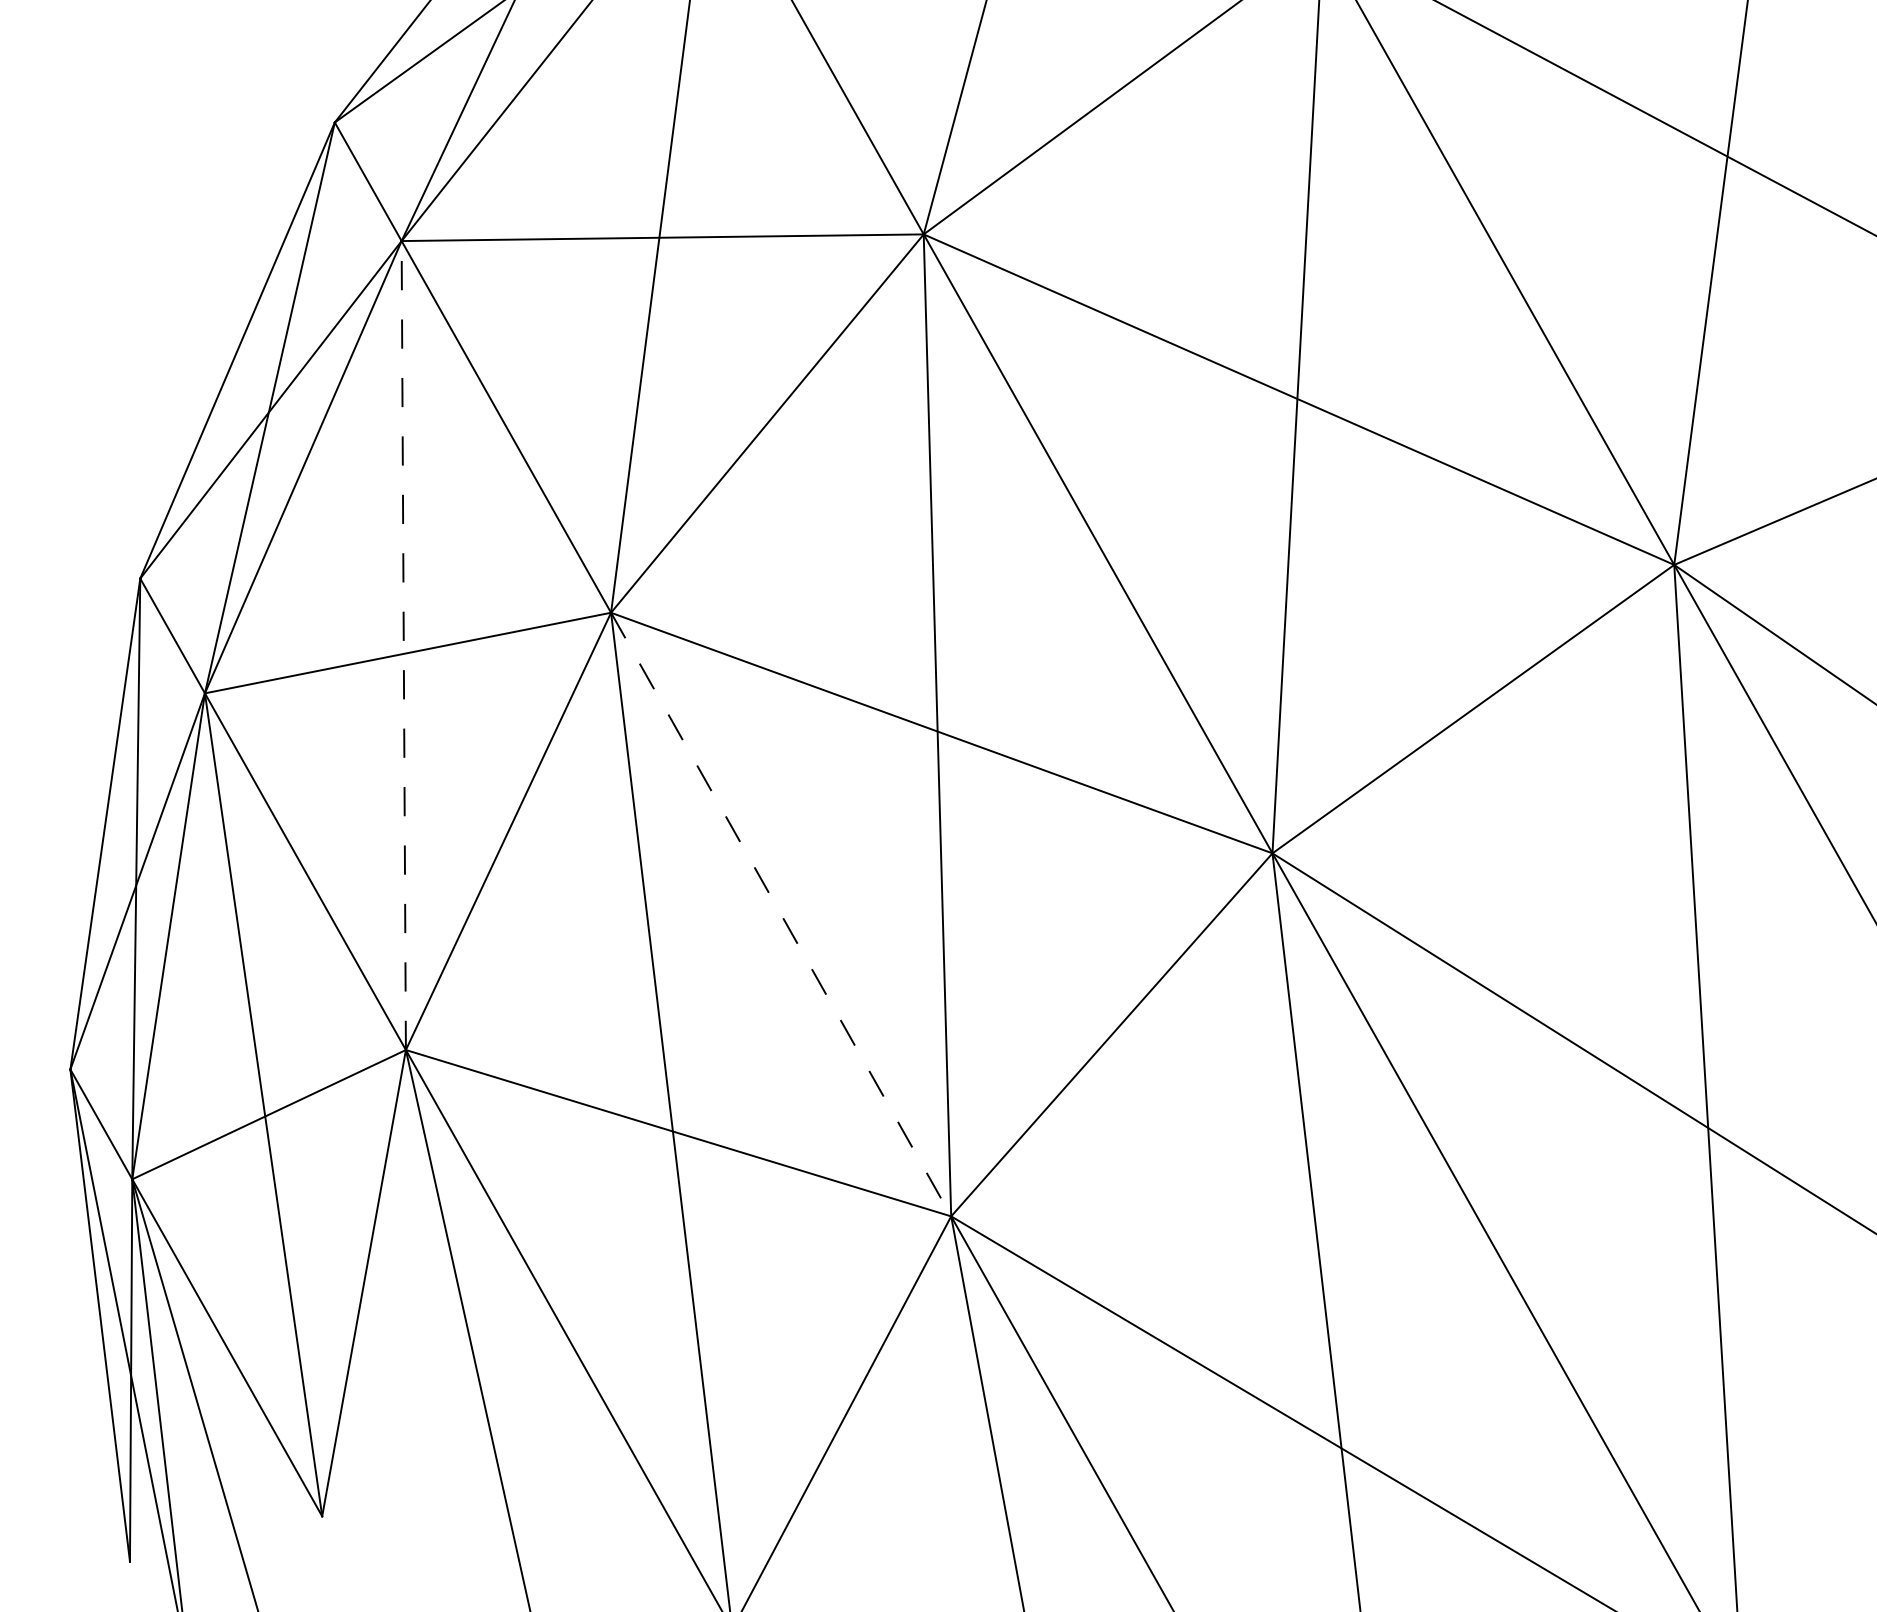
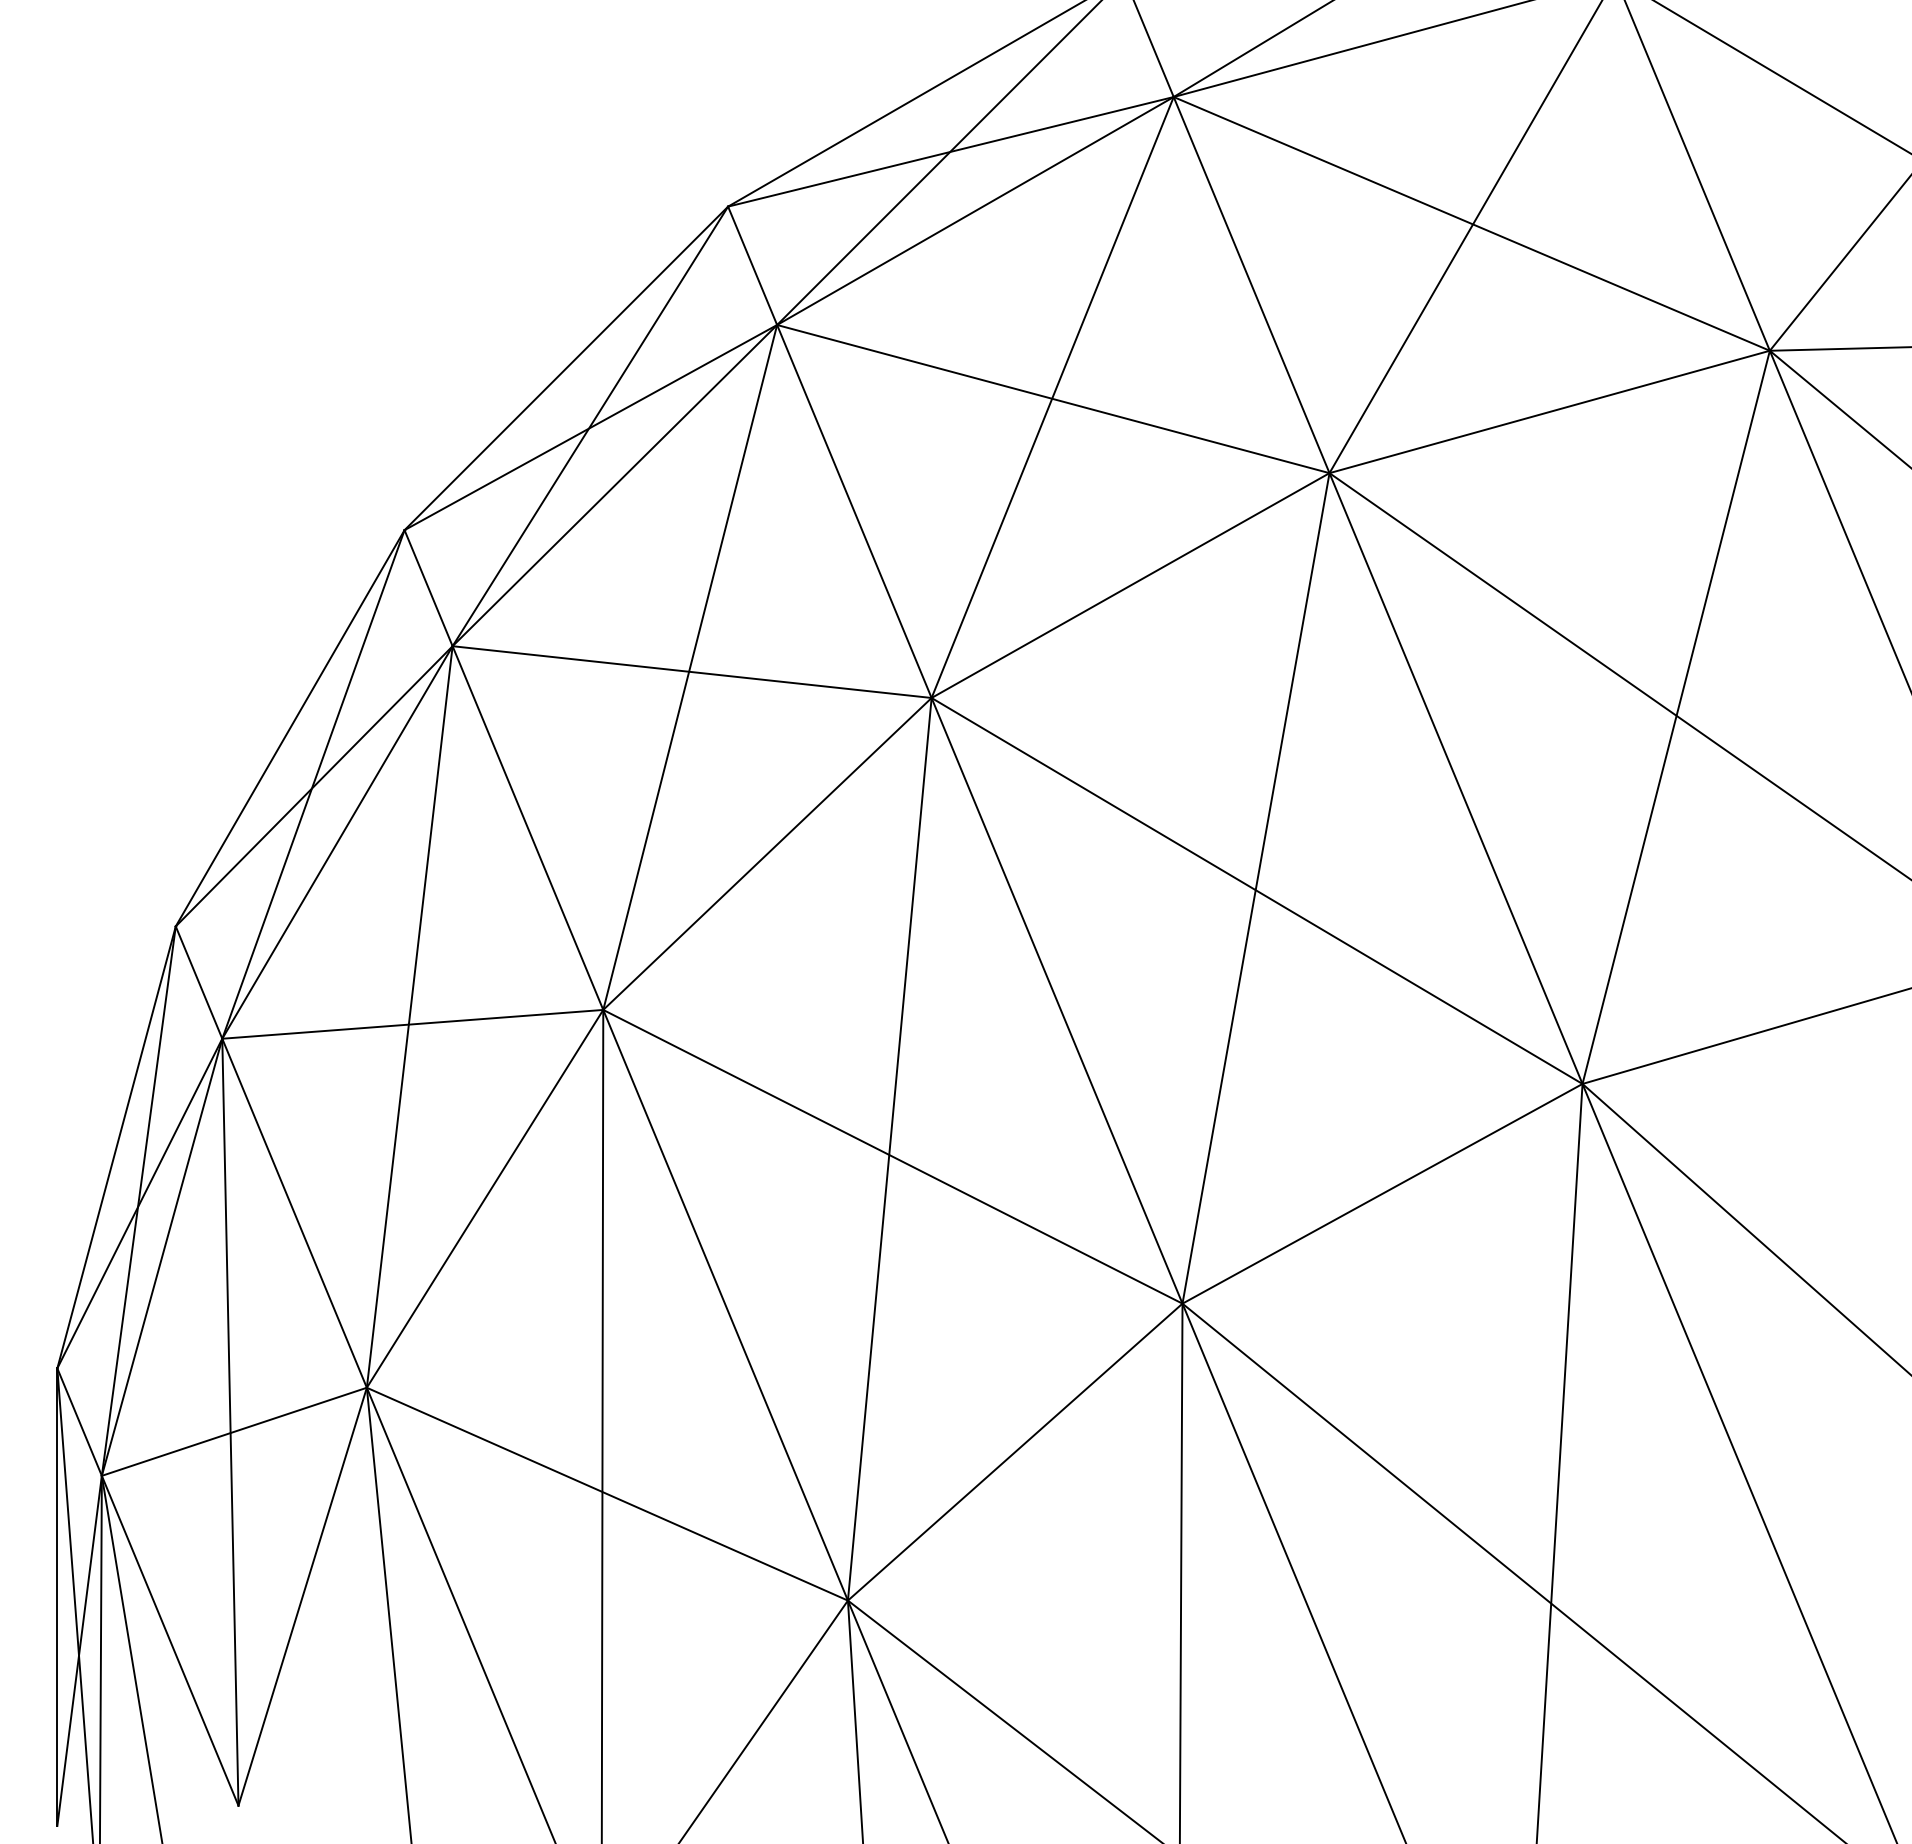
line: (403, 645) -> (409, 1016), dashed -> solid
line: (781, 914) -> (725, 1305), dashed -> solid

